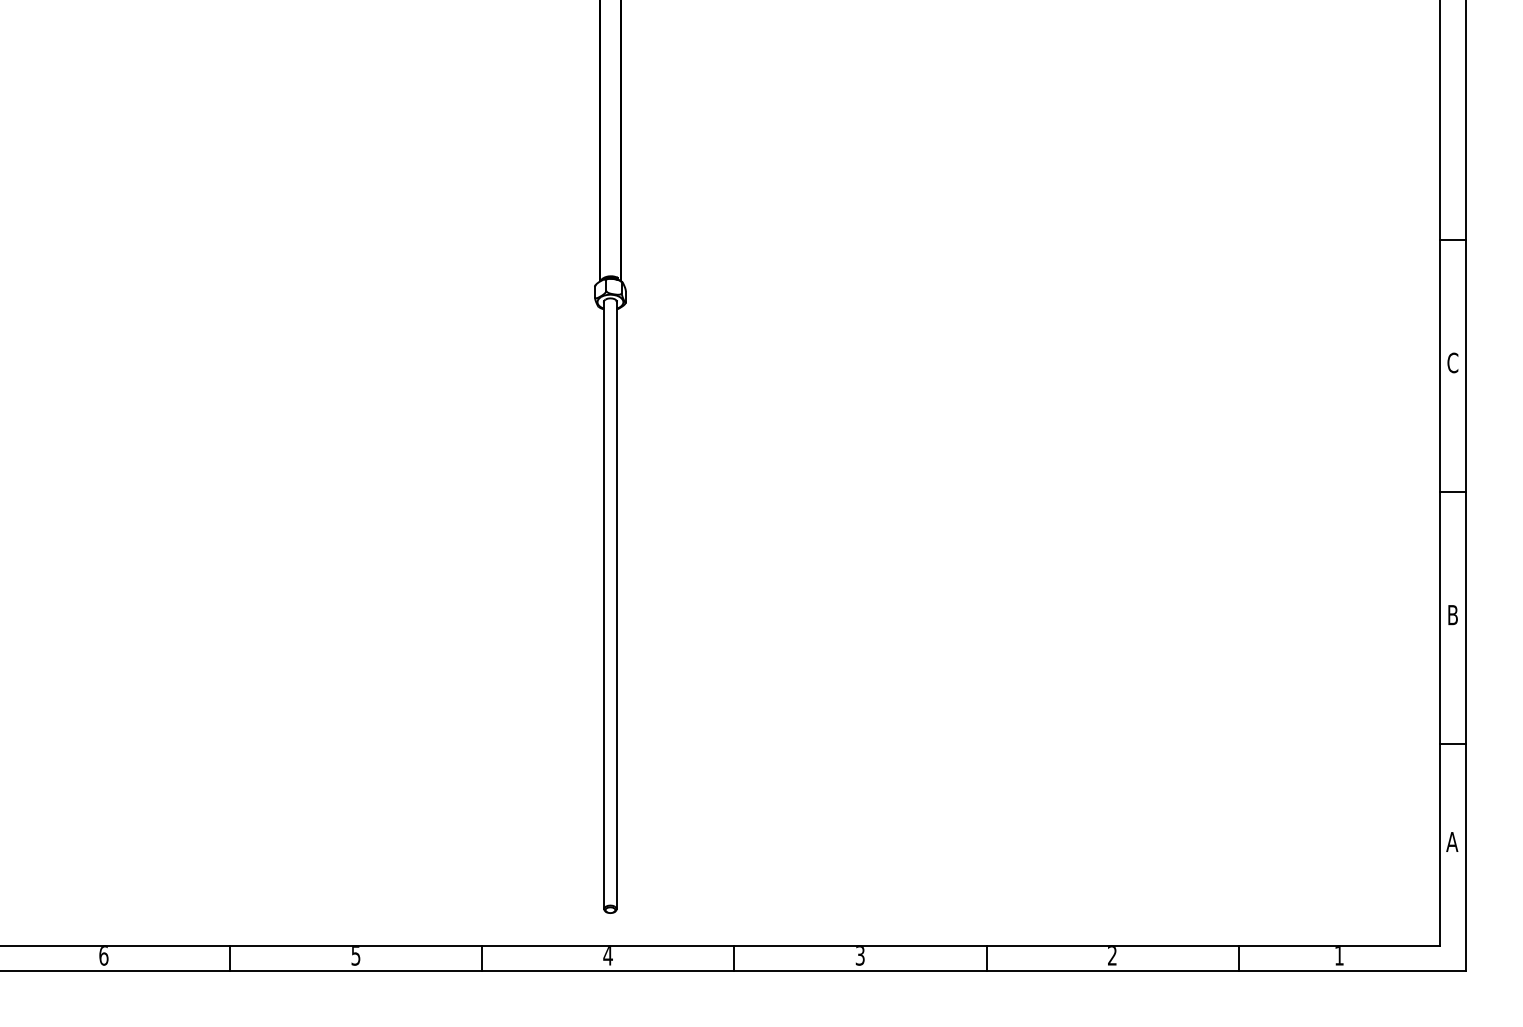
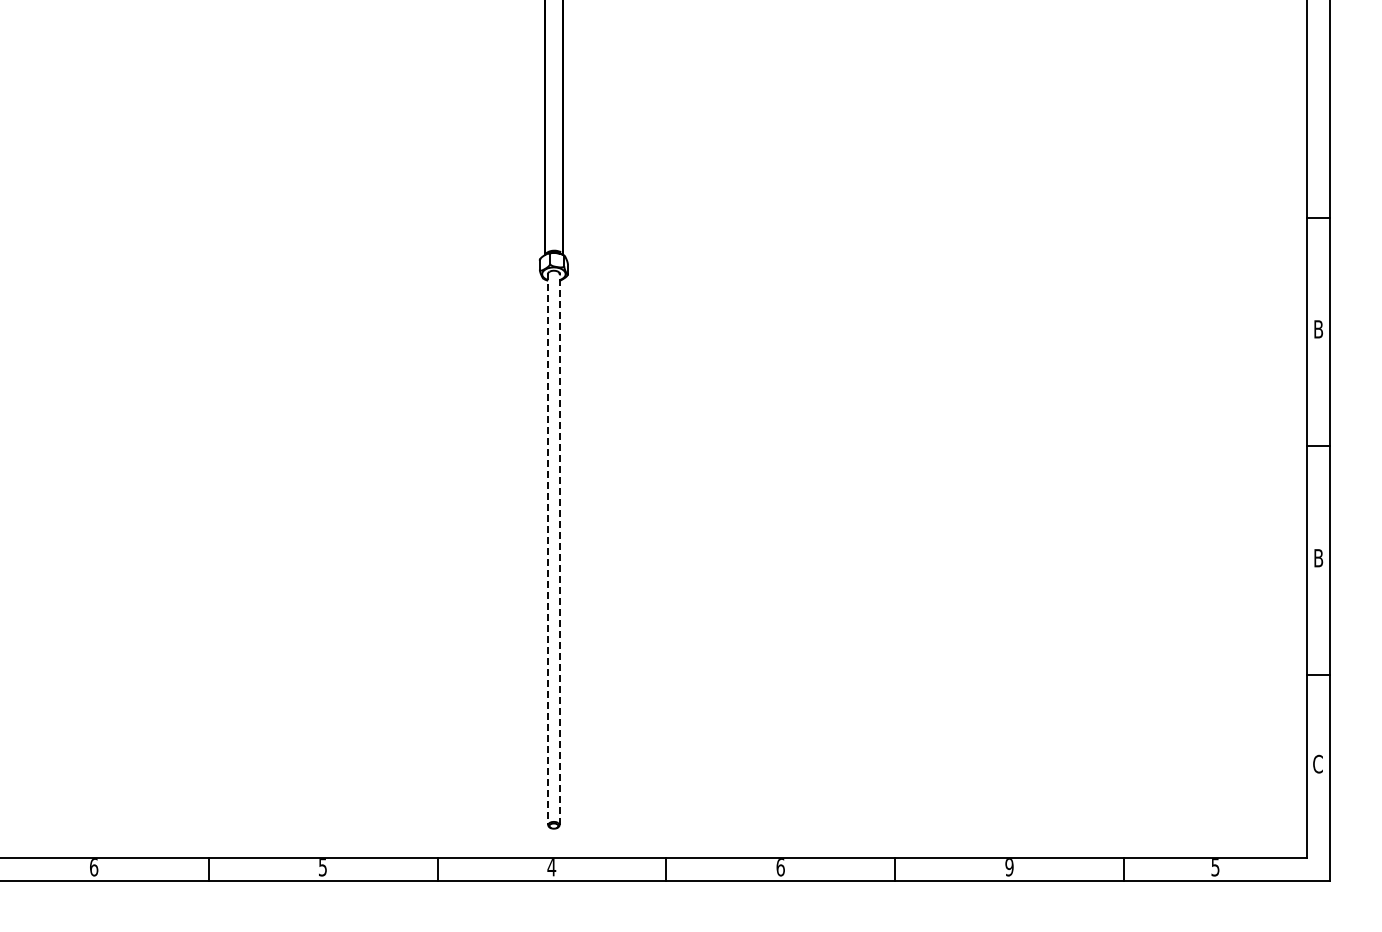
text: (1452, 363) -> (1318, 329), C -> B
line: (616, 604) -> (559, 548), solid -> dashed
line: (604, 605) -> (548, 549), solid -> dashed
text: (1451, 841) -> (1317, 763), A -> C
text: (860, 955) -> (780, 867), 3 -> 6
text: (1112, 955) -> (1009, 867), 2 -> 9
text: (1339, 955) -> (1215, 867), 1 -> 5

